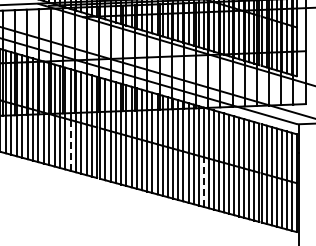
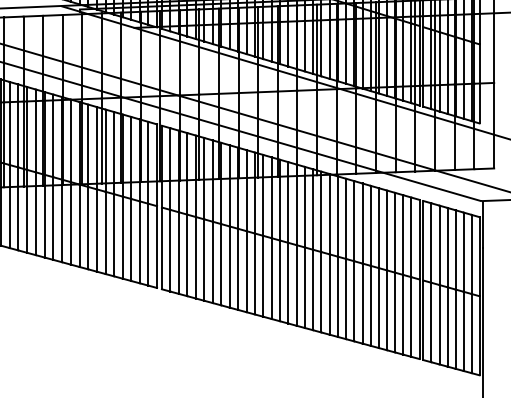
line: (70, 144) -> (114, 233), dashed -> solid
line: (203, 182) -> (329, 295), dashed -> solid

